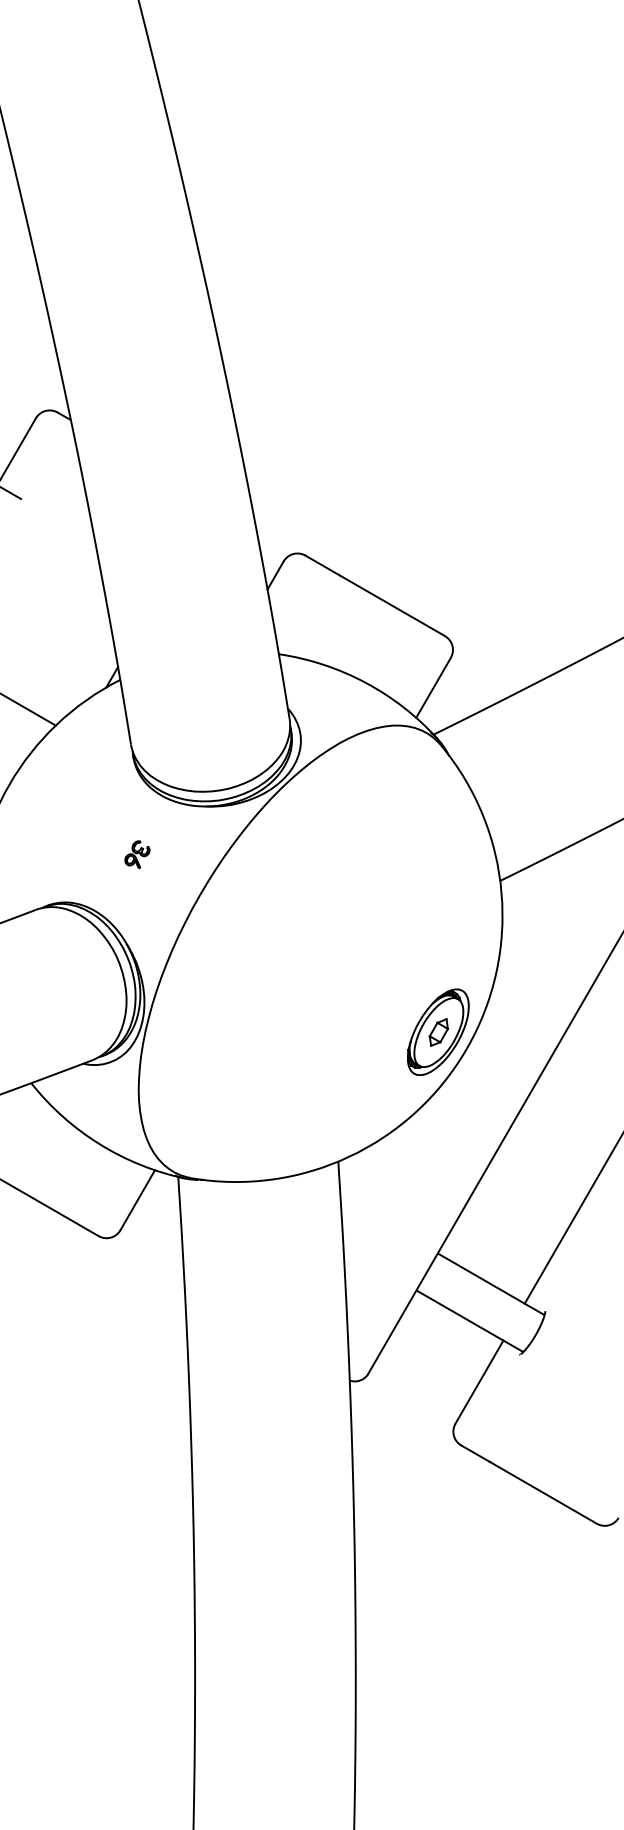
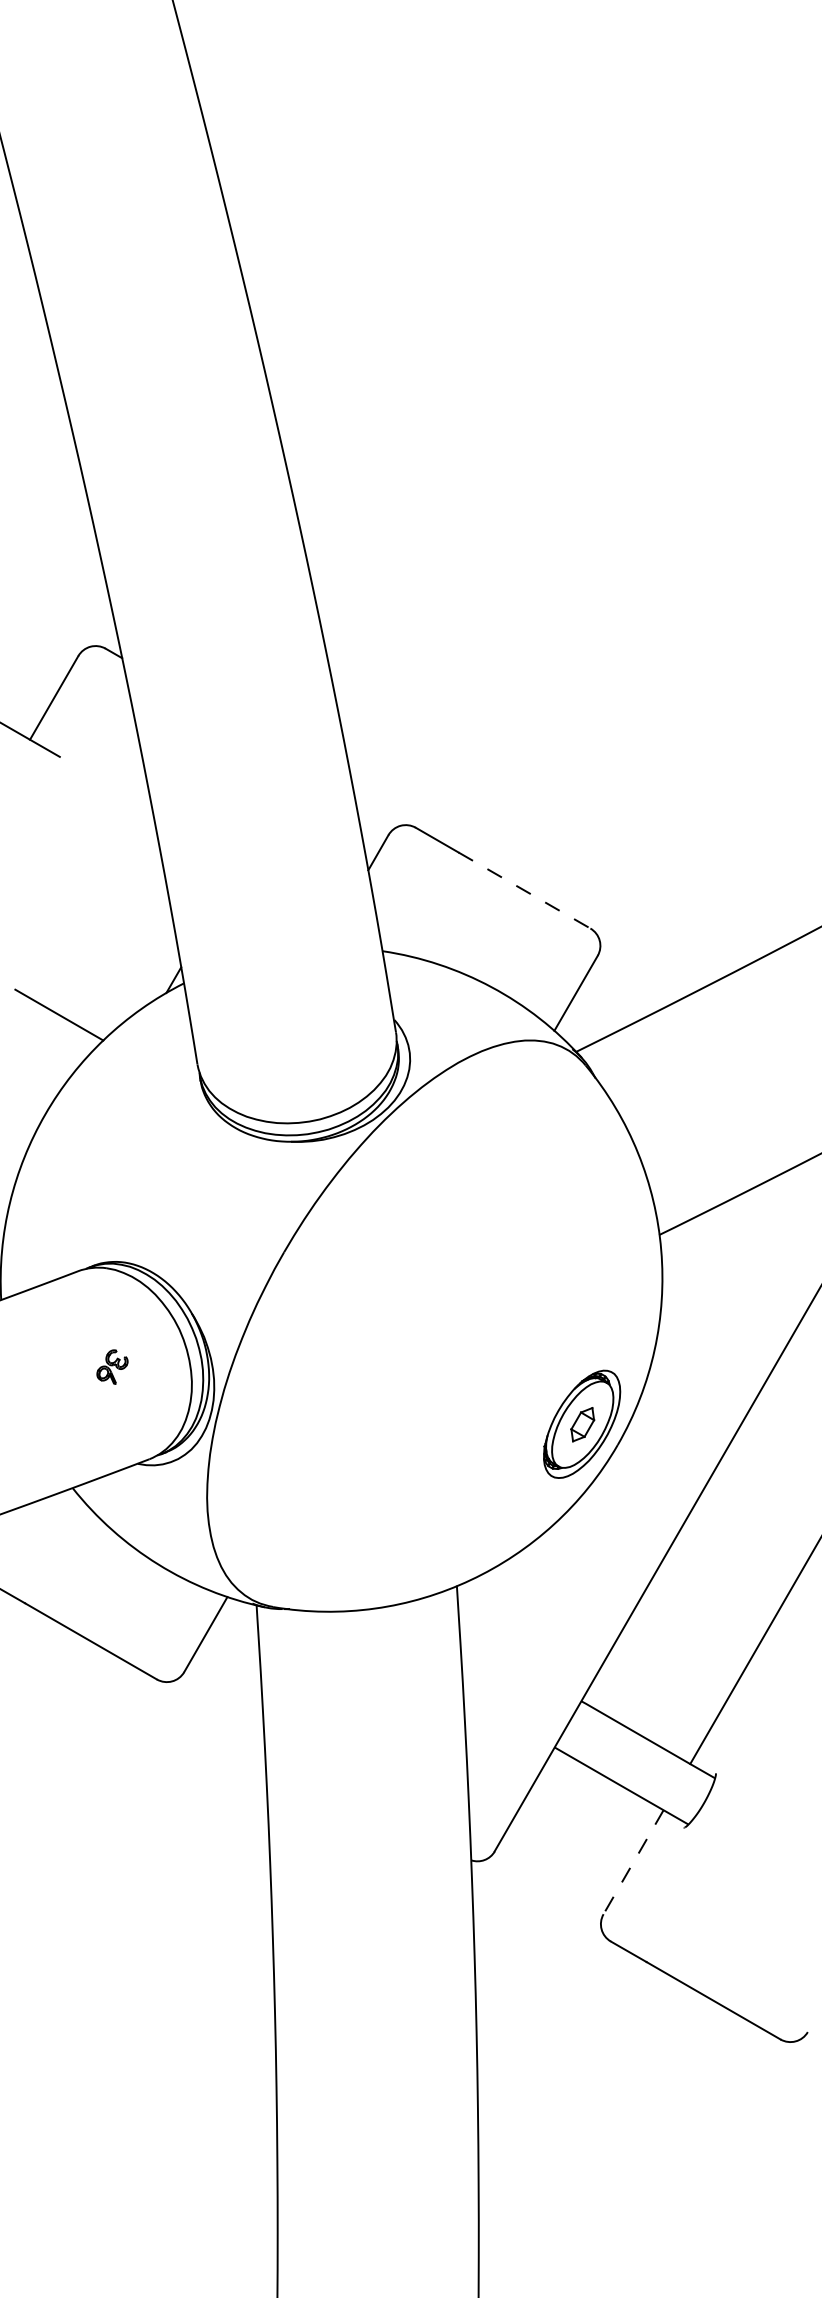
line: (392, 605) -> (524, 890), solid -> dashed
part: (137, 854) -> (112, 1366), moved
line: (479, 1382) -> (633, 1862), solid -> dashed

